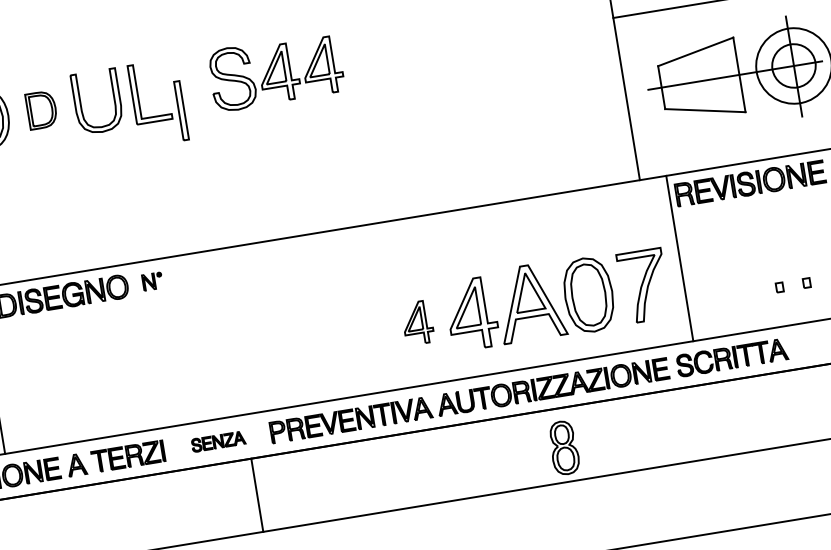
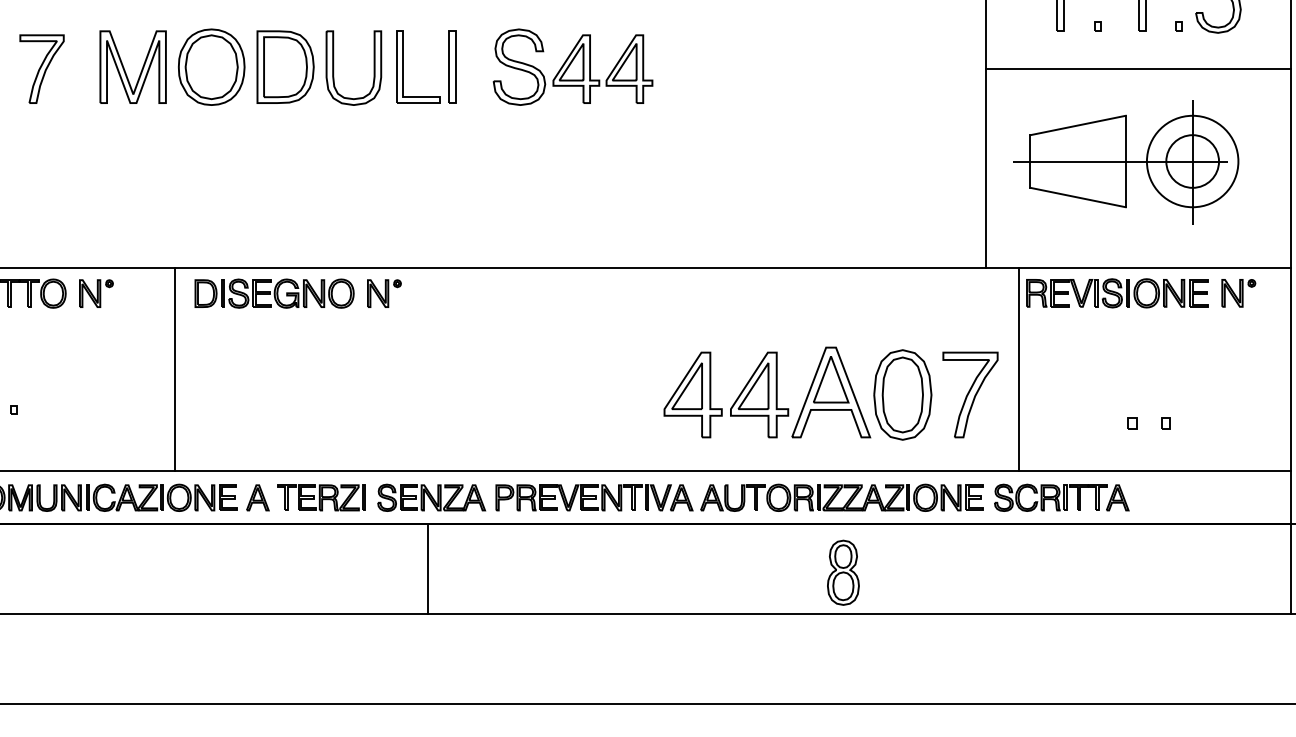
part: (41, 109) -> (285, 66), size x1.67
part: (181, 110) -> (452, 66), moved
part: (152, 281) -> (384, 293), size x1.43
part: (417, 322) -> (692, 394), size x1.67
part: (218, 441) -> (431, 497), size x1.67
line: (257, 495) -> (427, 569), moved

